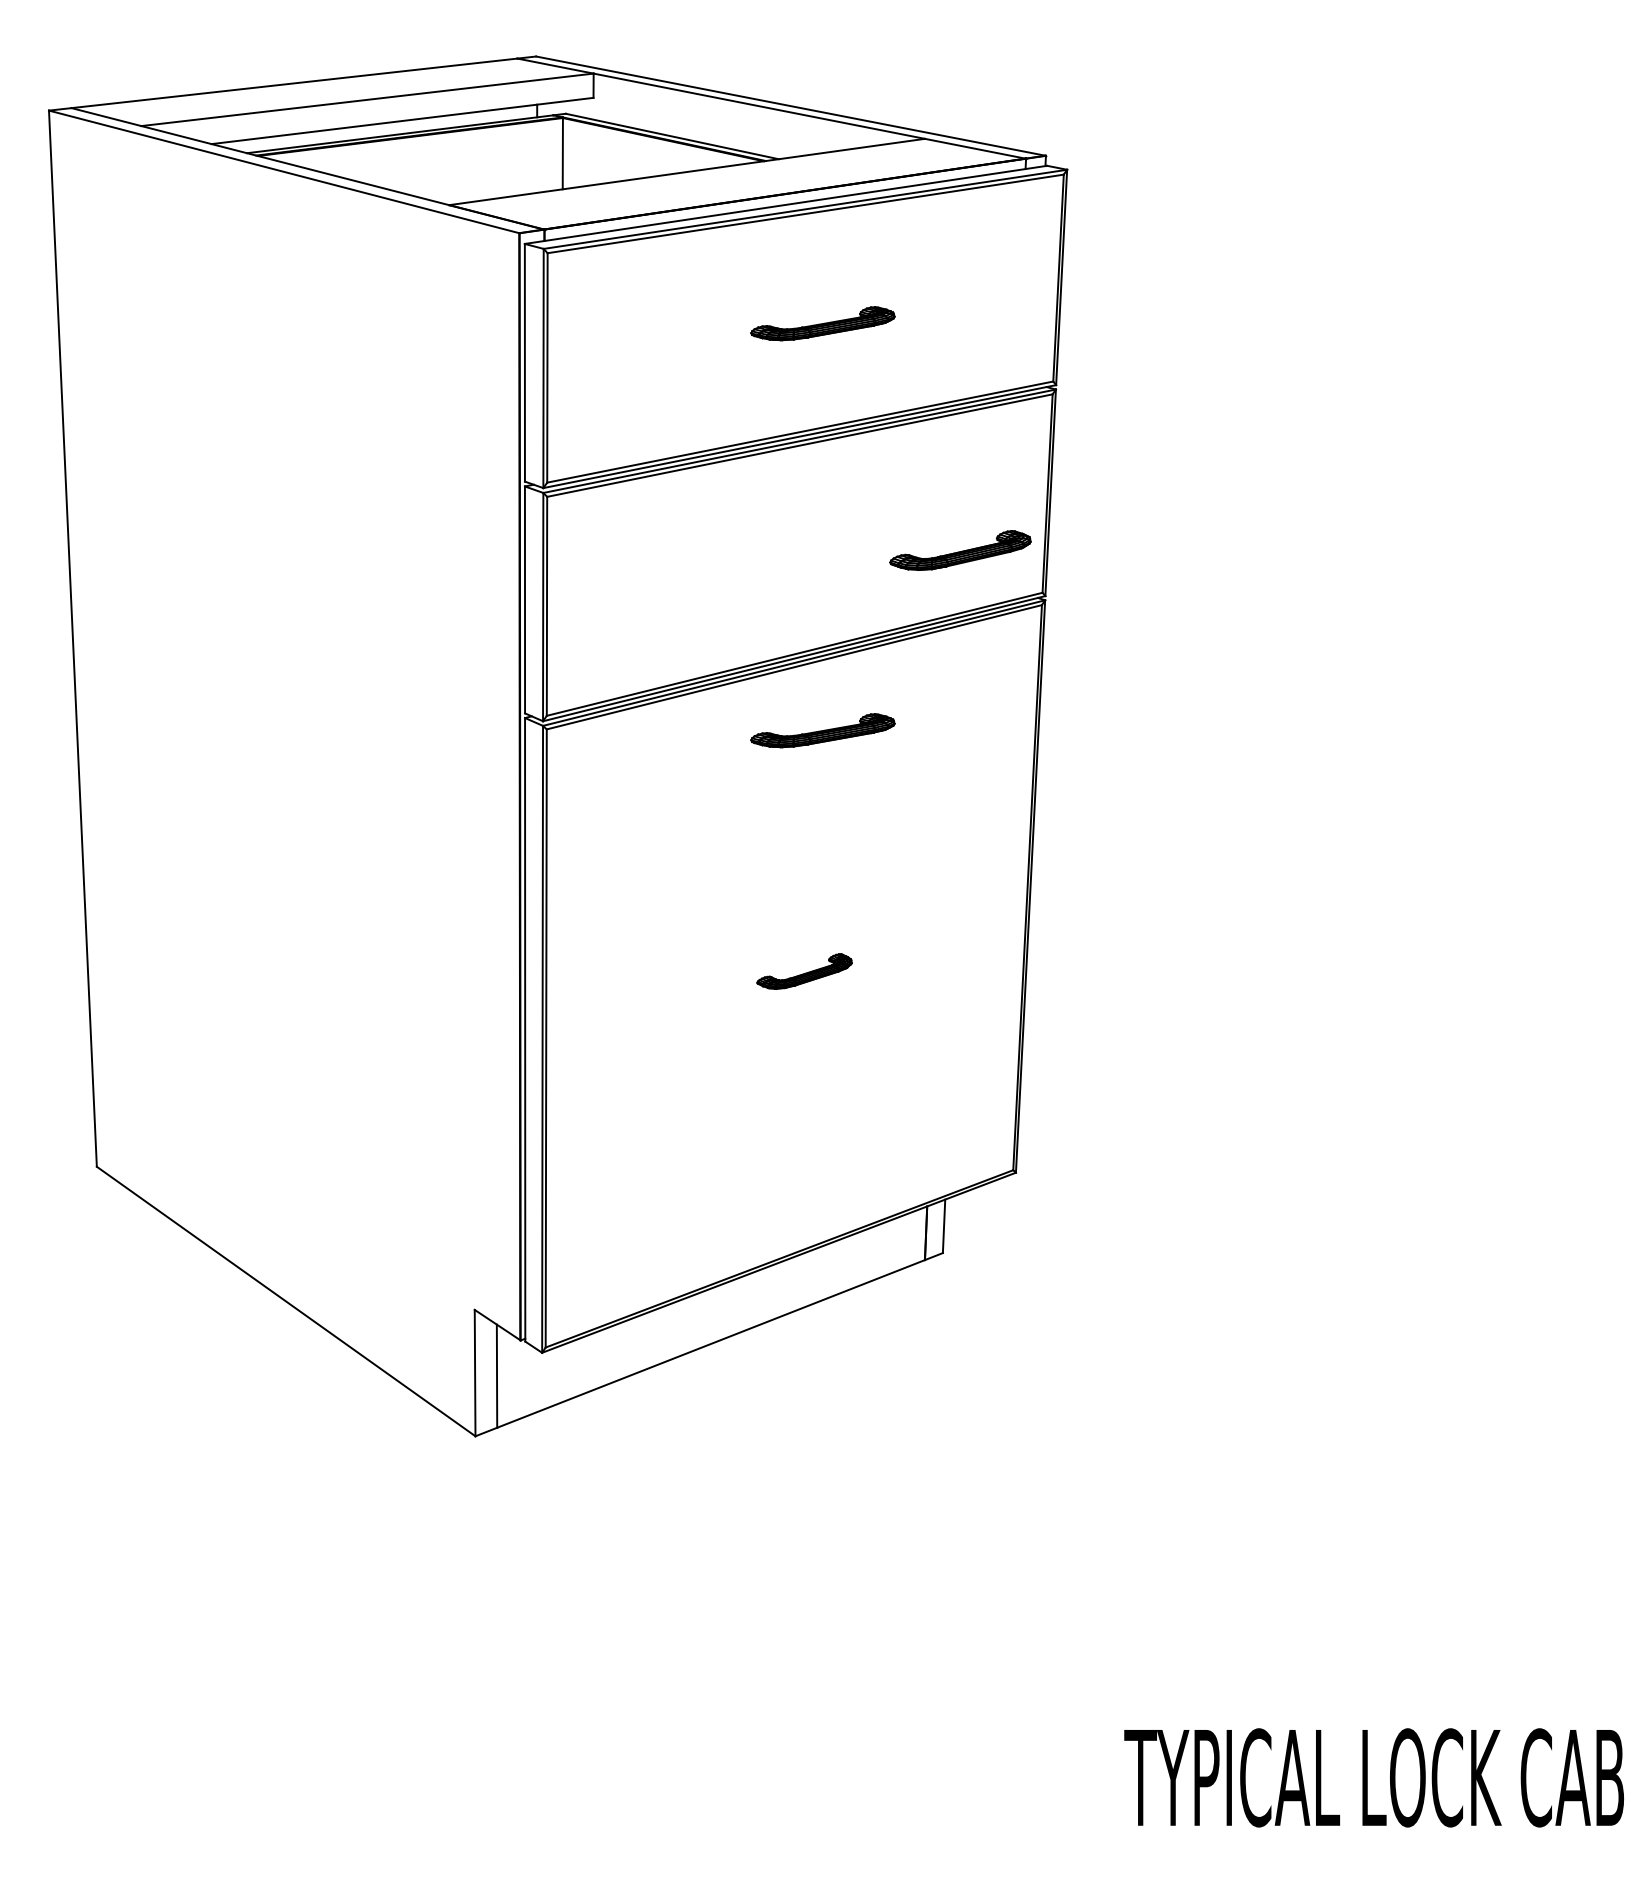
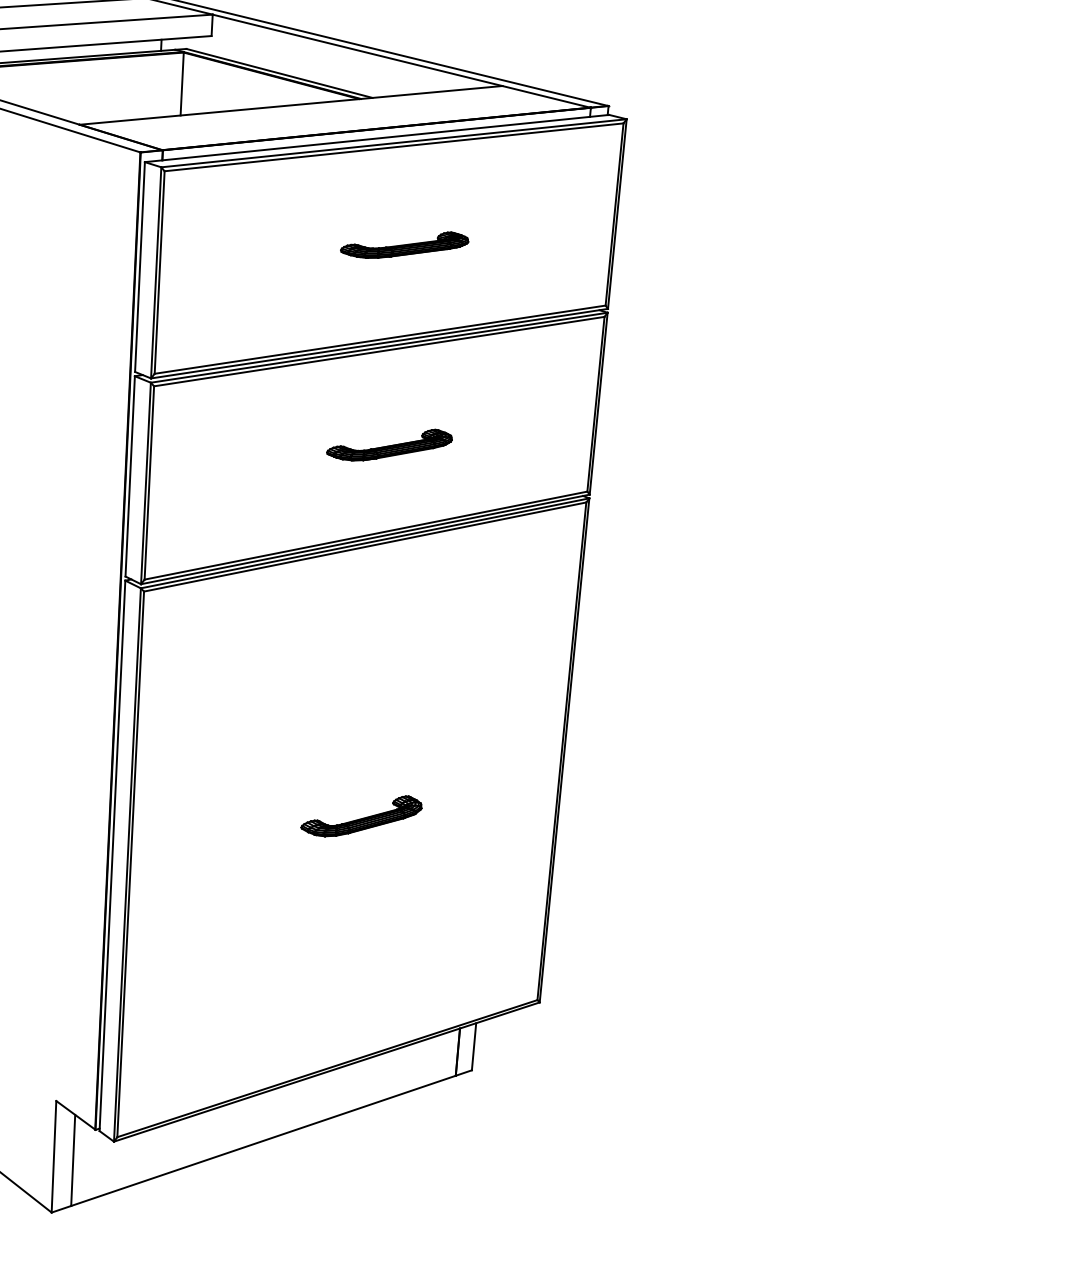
part: (960, 550) -> (389, 444), moved
part: (822, 730) -> (387, 604), removed
part: (804, 971) -> (361, 816), size x1.43

